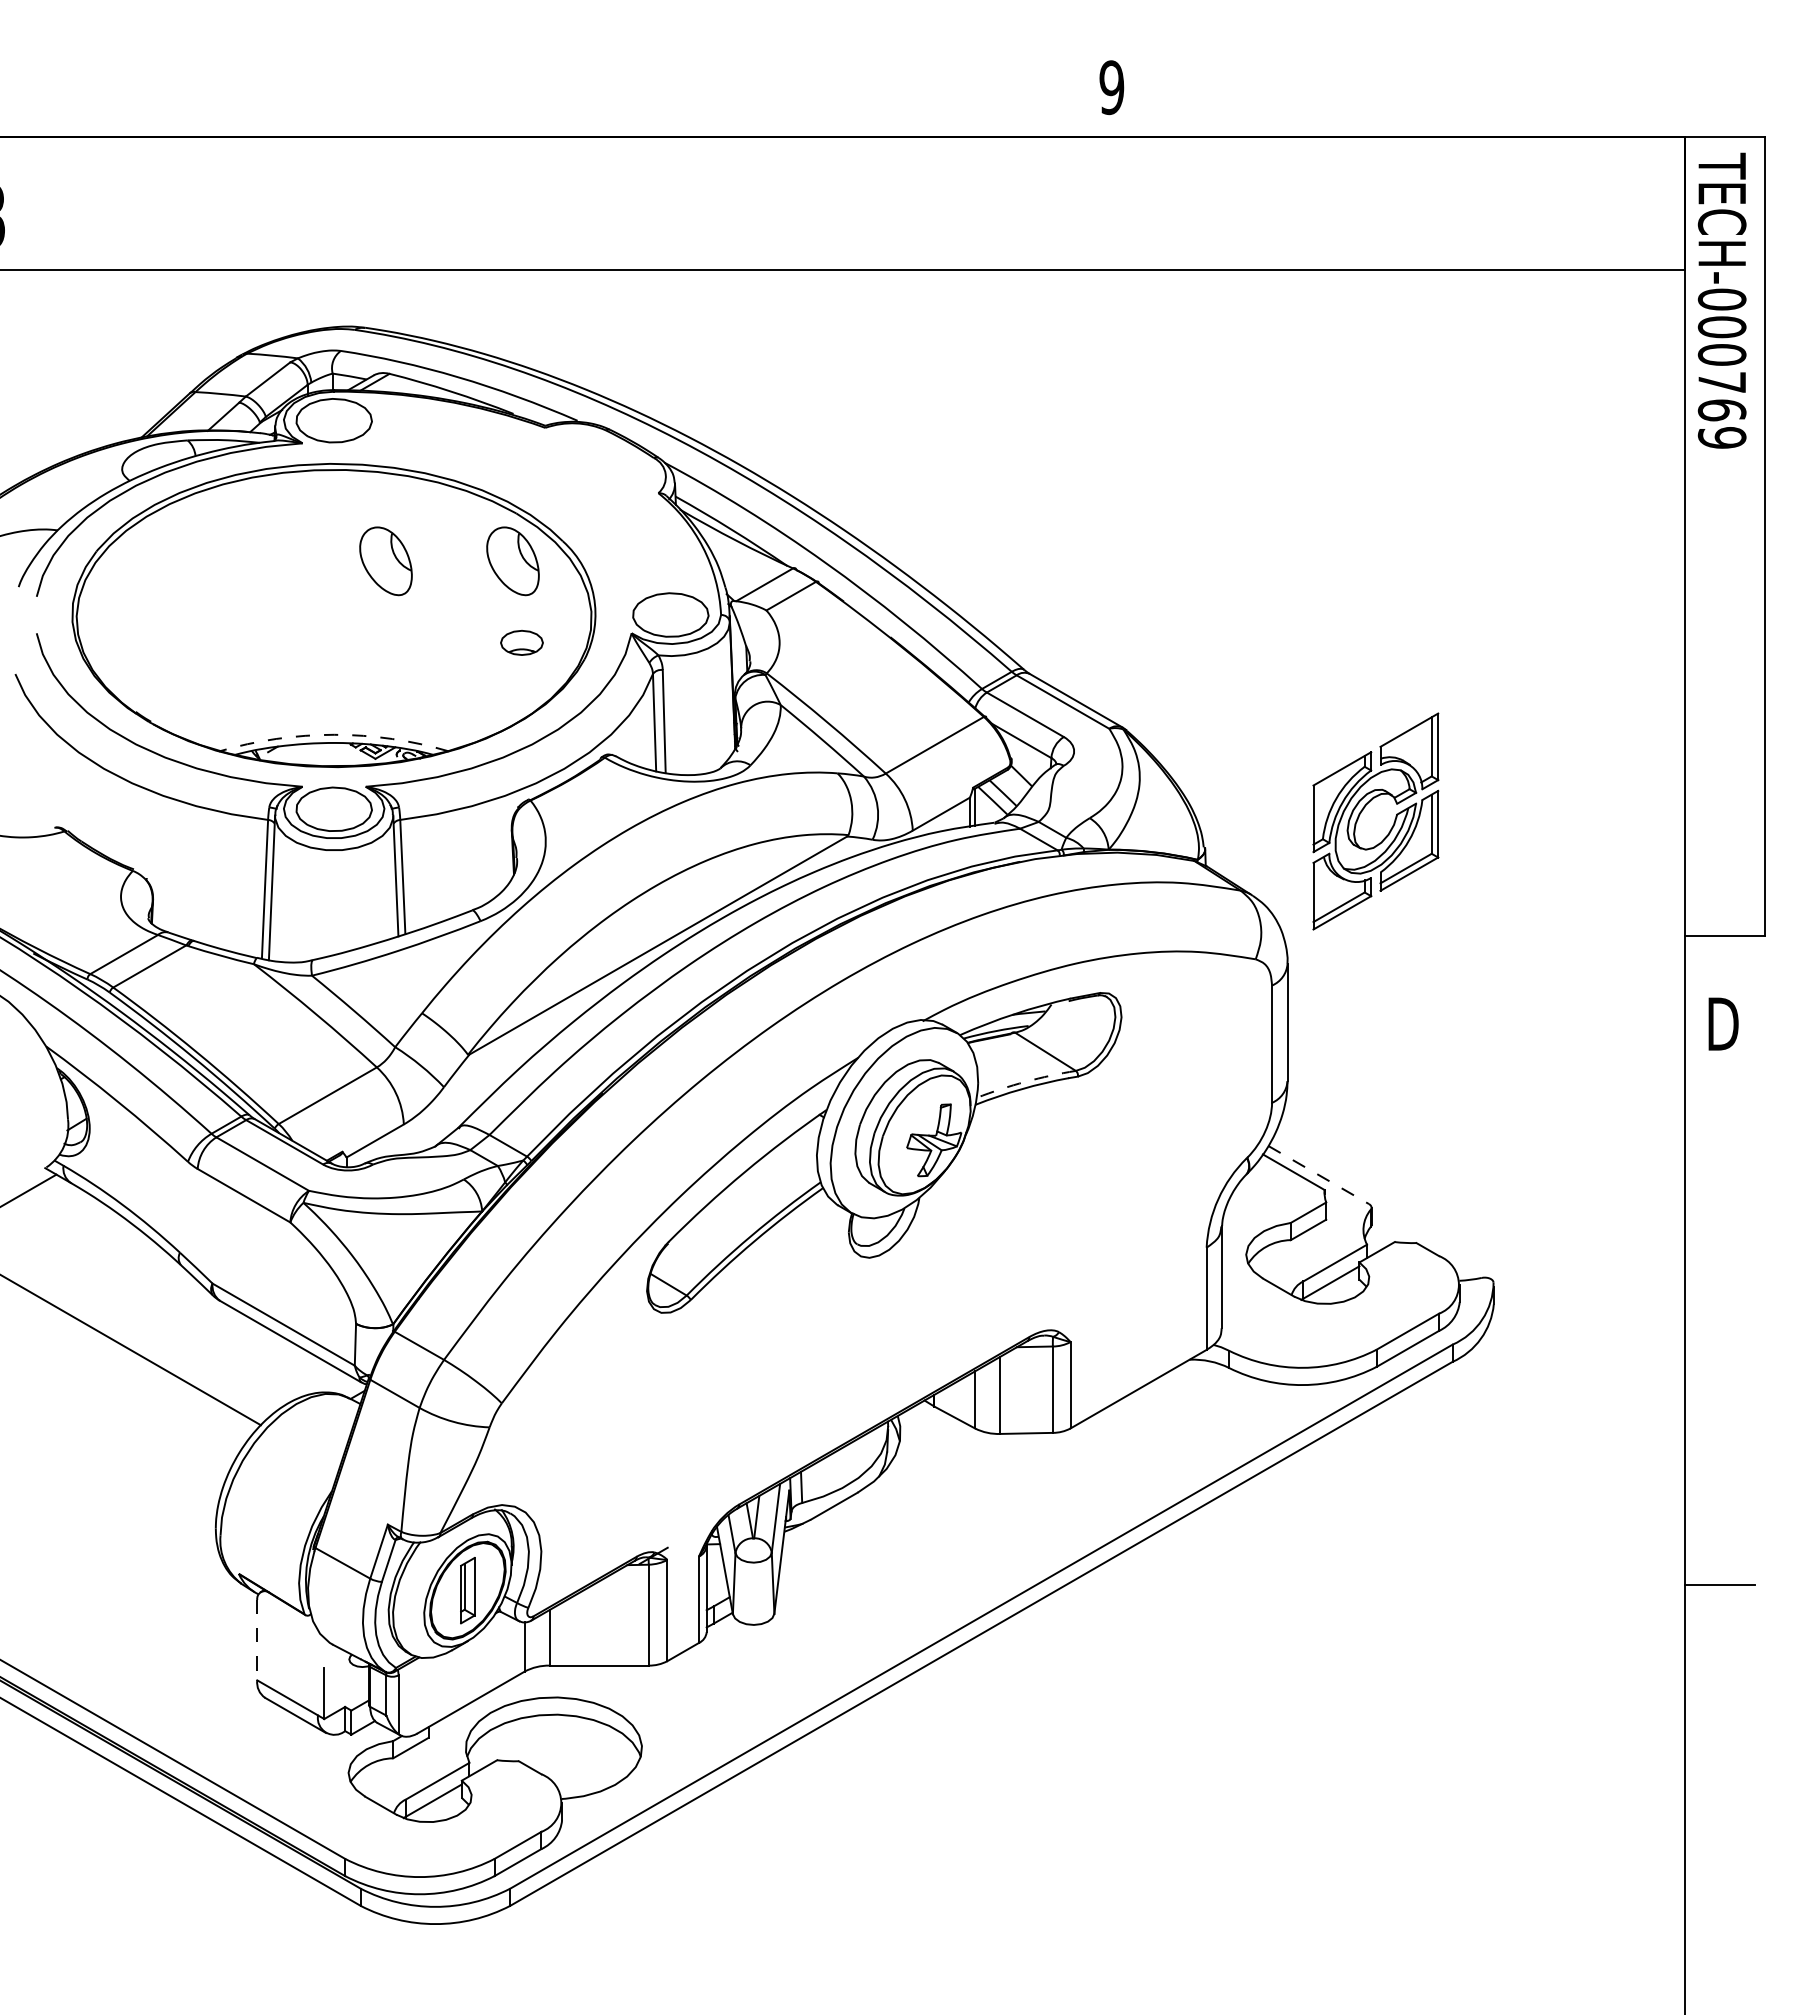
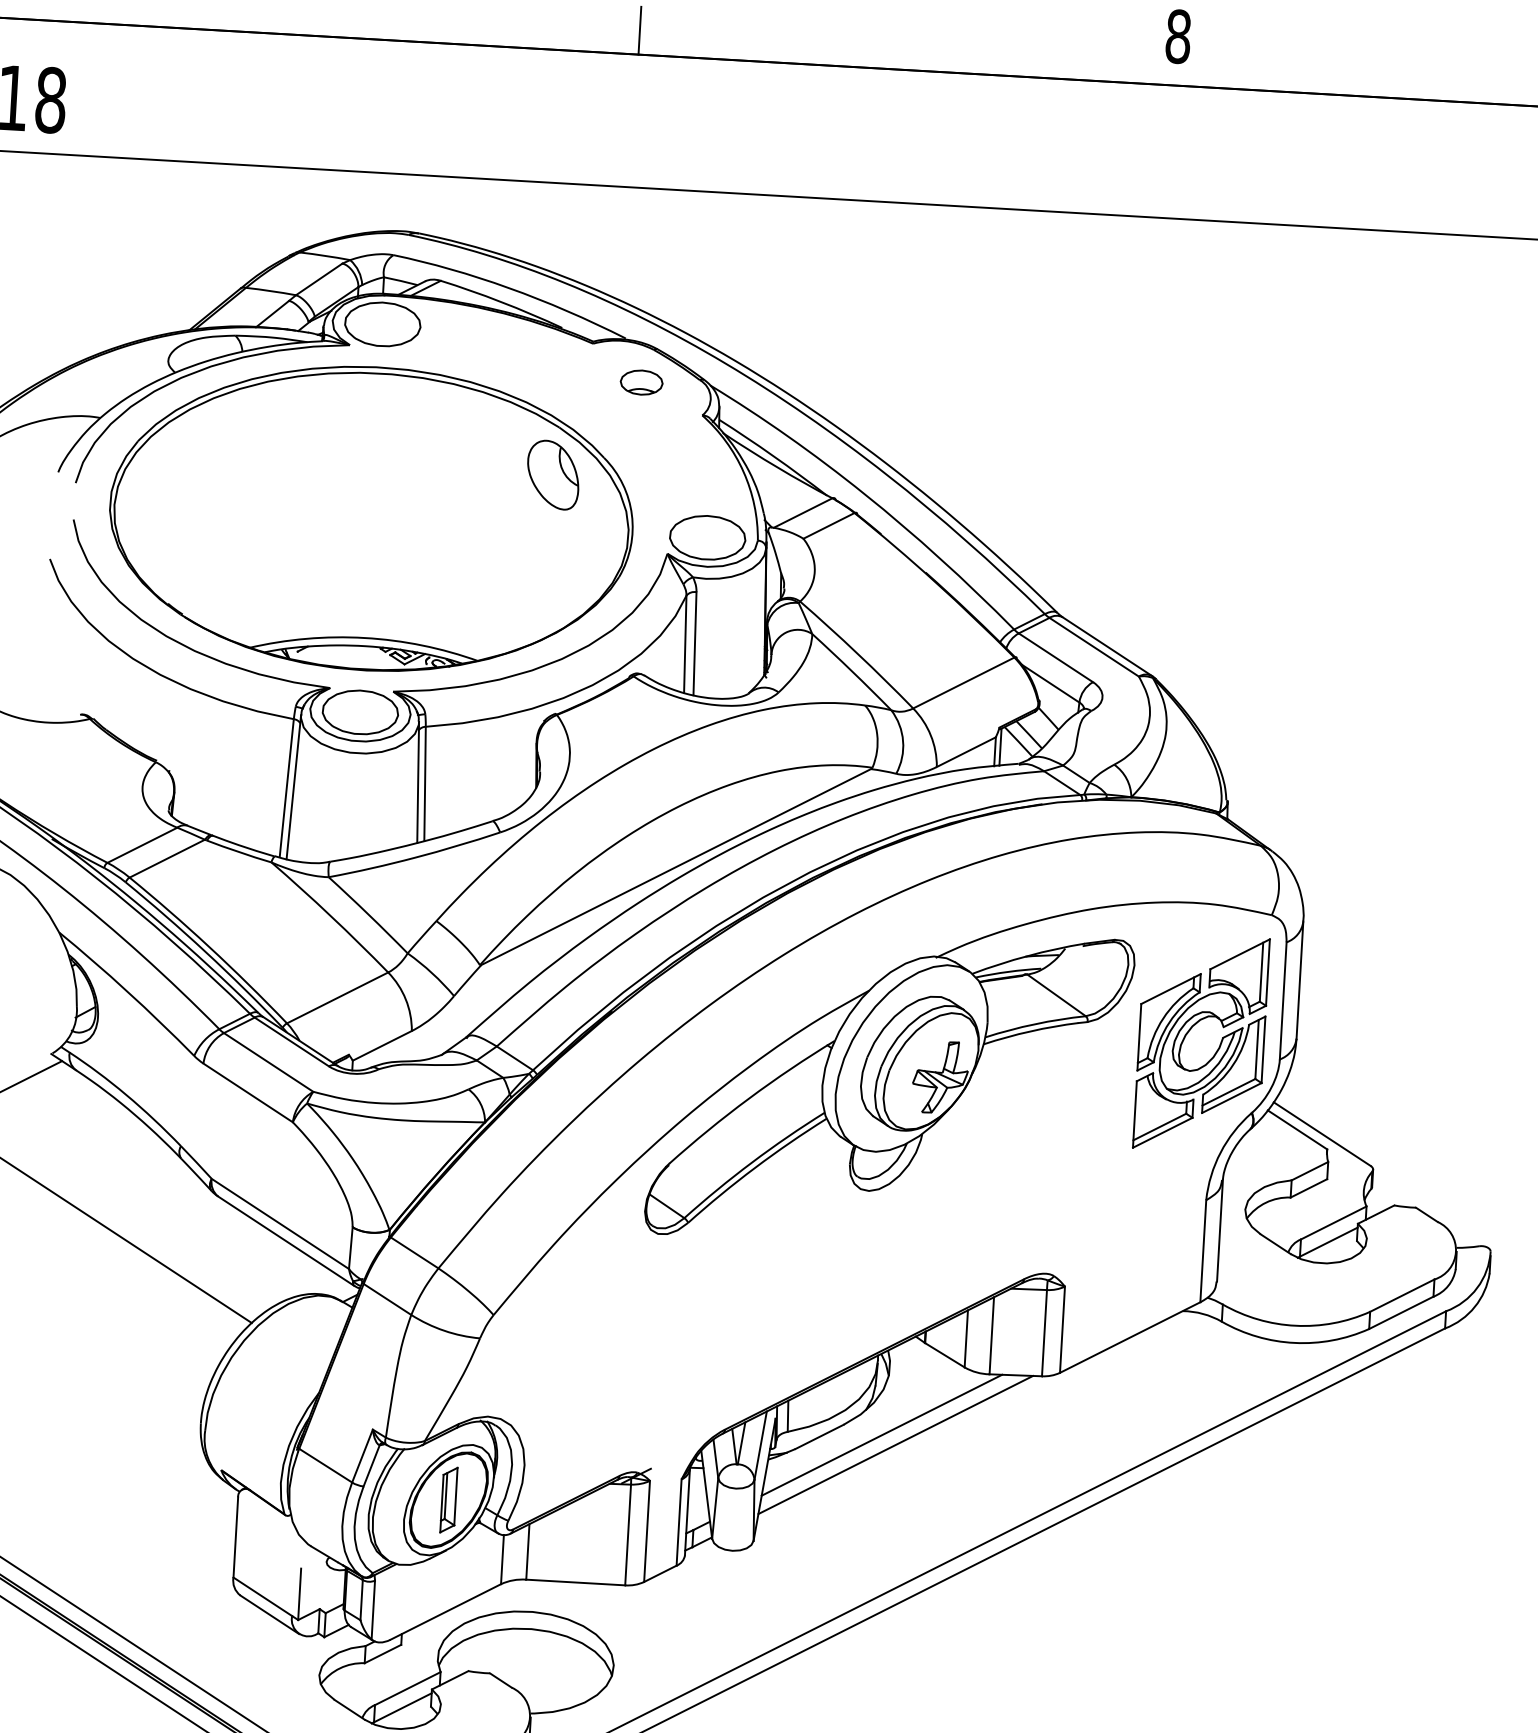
text: (1111, 87) -> (1178, 36), 9 -> 8
line: (573, 112) -> (639, 30), added
part: (385, 561) -> (425, 467), removed
part: (521, 642) -> (641, 382), moved
arc: (334, 734) -> (365, 637), dashed -> solid
part: (1361, 813) -> (1187, 1034), moved
arc: (1025, 1081) -> (1034, 1023), dashed -> solid
line: (1319, 1175) -> (1323, 1134), dashed -> solid
line: (896, 1500) -> (882, 1434), added
line: (910, 1509) -> (895, 1444), added
line: (257, 1640) -> (236, 1537), dashed -> solid

